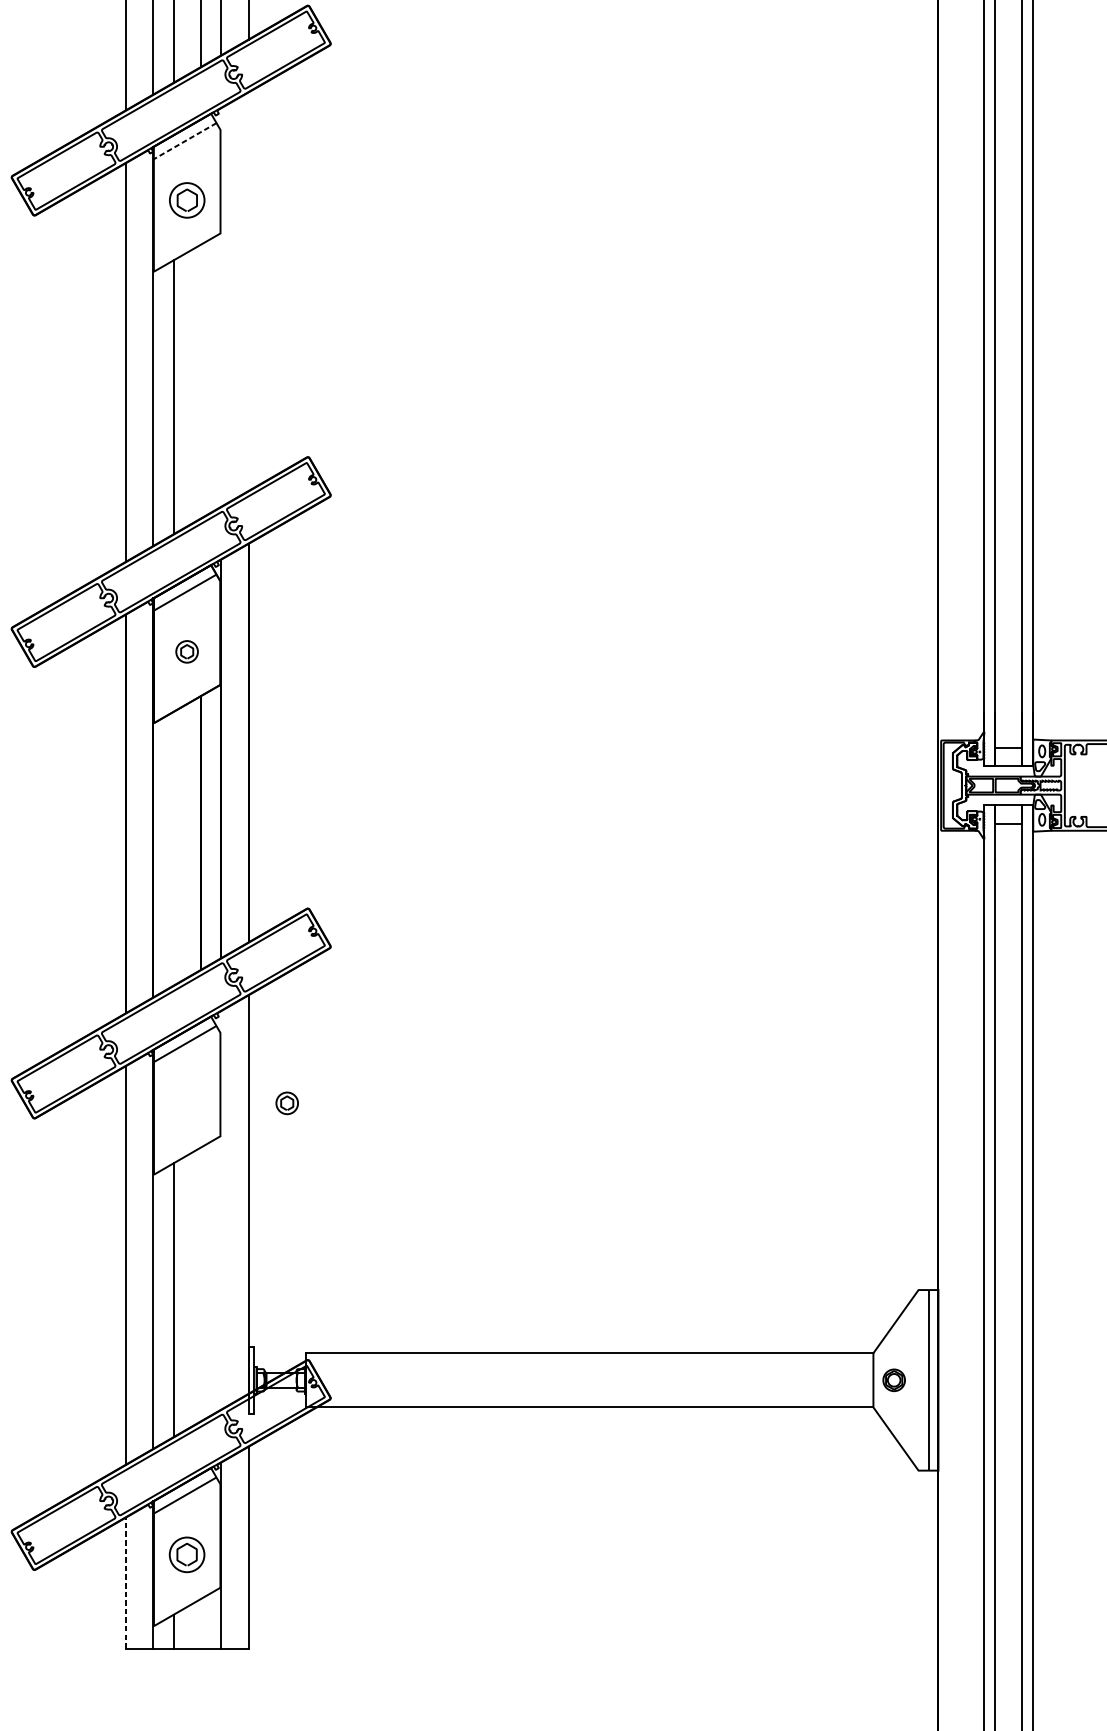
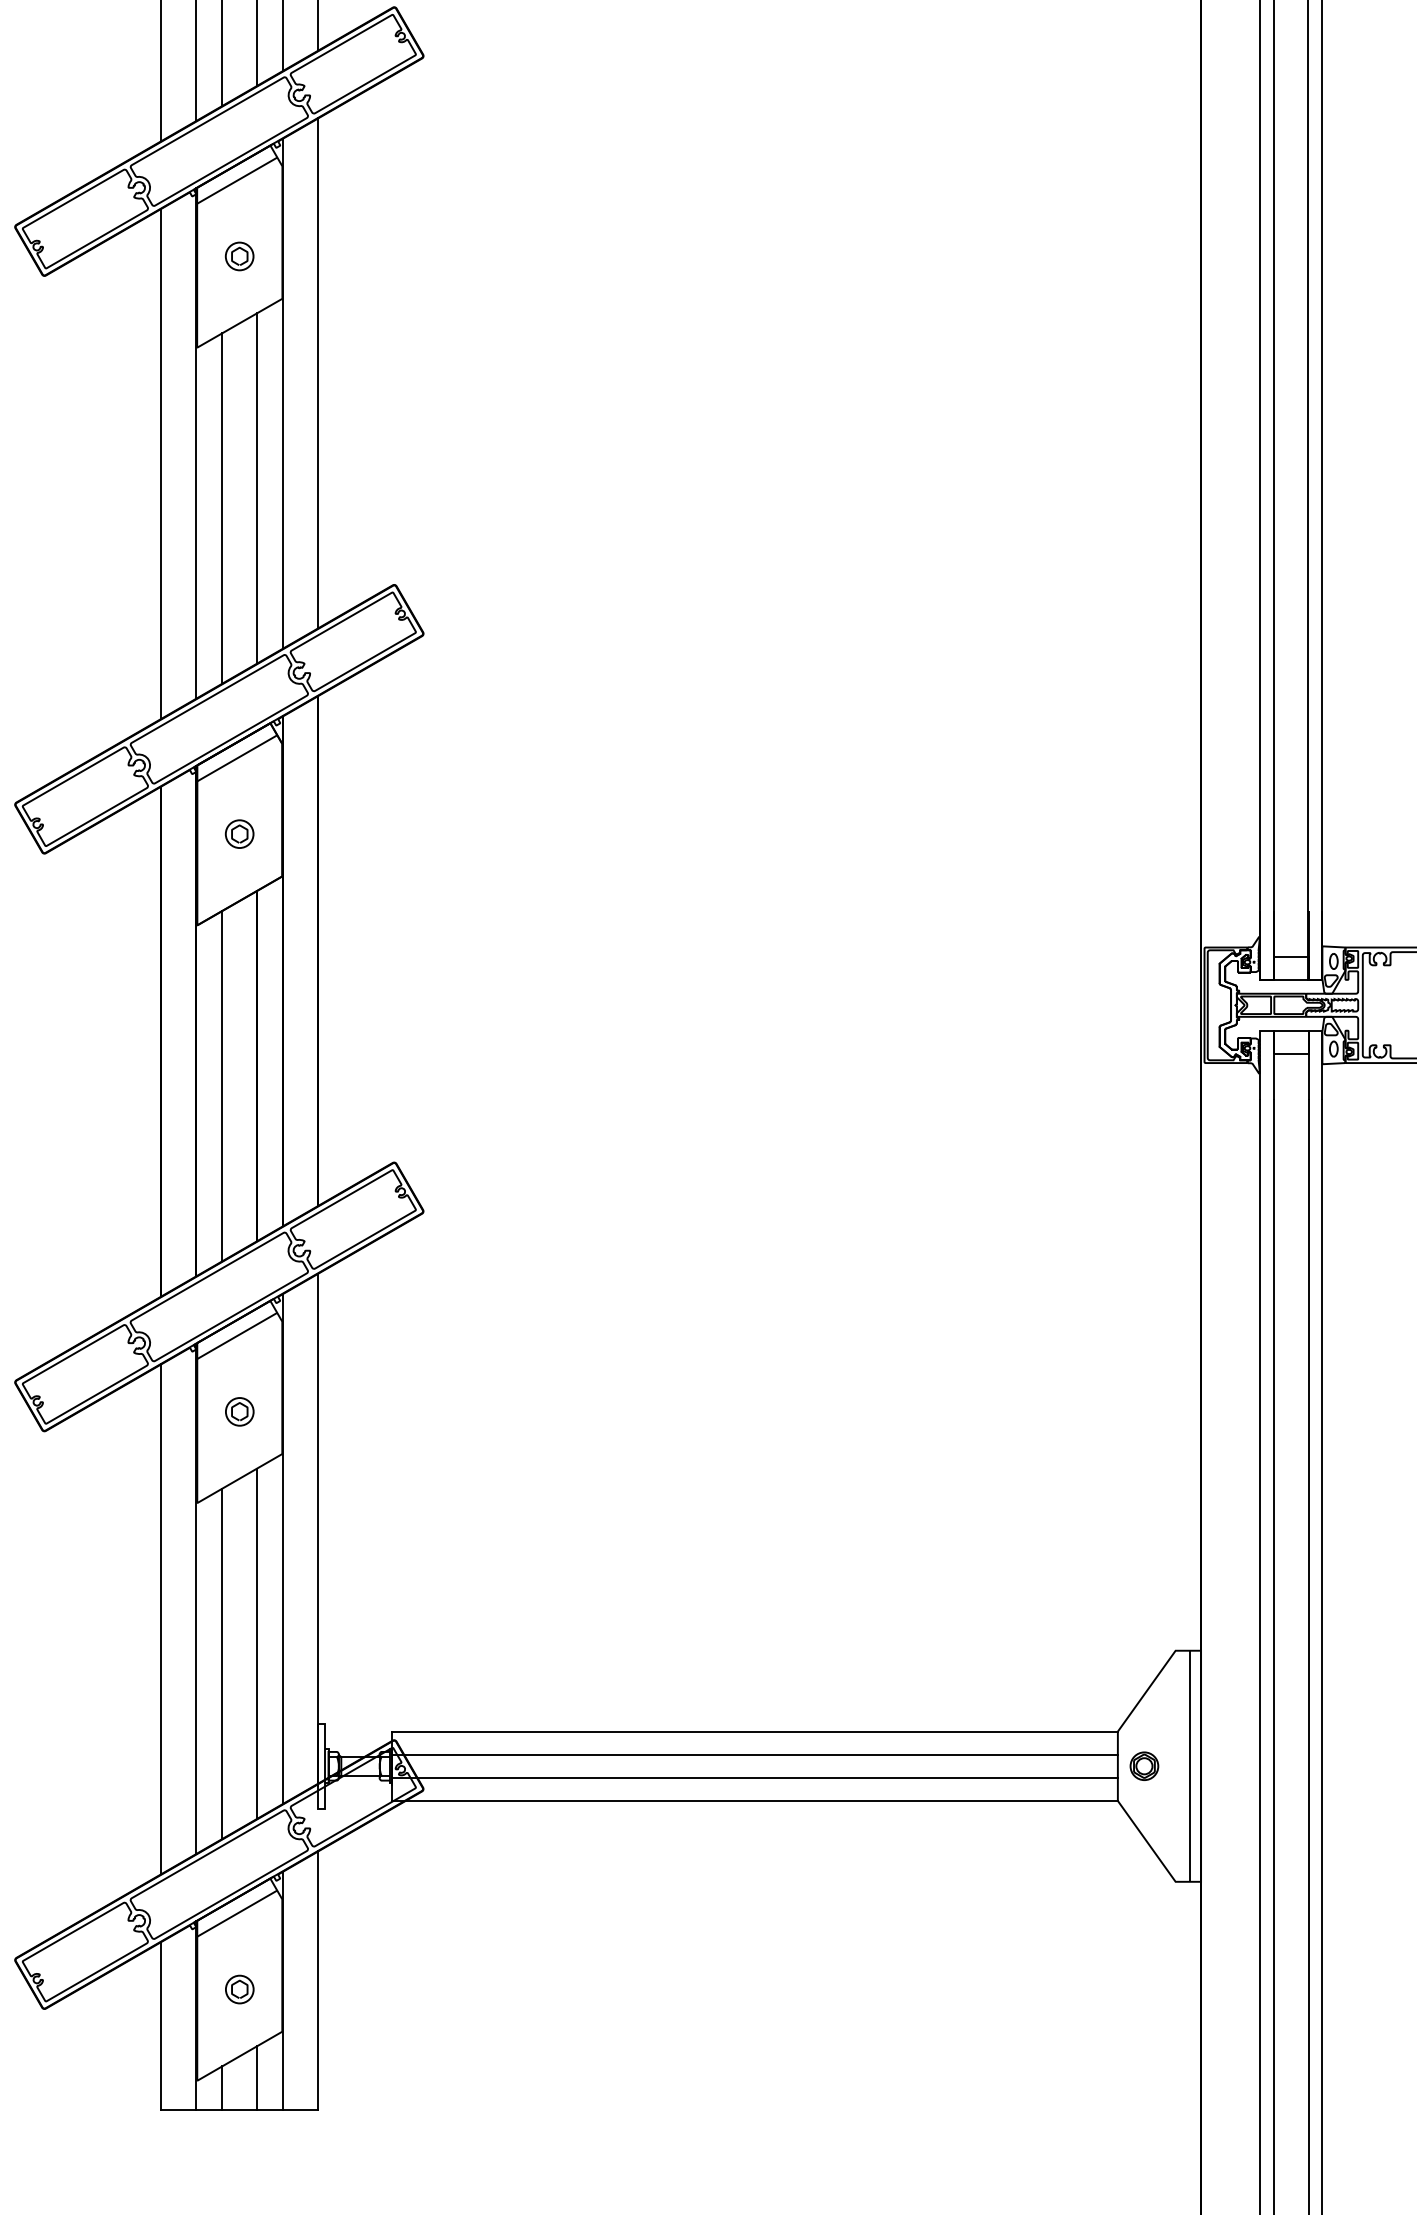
line: (184, 141) -> (236, 180), dashed -> solid
part: (186, 200) -> (239, 256), size x0.62
line: (248, 291) -> (318, 373), added
line: (221, 307) -> (283, 393), added
line: (201, 381) -> (257, 488), added
line: (173, 848) -> (222, 1085), added
part: (287, 1103) -> (239, 1411), moved
line: (221, 1210) -> (283, 1548), added
line: (201, 1284) -> (257, 1643), added
line: (589, 1371) -> (754, 1754), added
line: (589, 1389) -> (754, 1777), added
part: (186, 1554) -> (239, 1989), size x0.62
line: (126, 1582) -> (161, 2025), dashed -> solid
line: (201, 1623) -> (257, 2077), added

